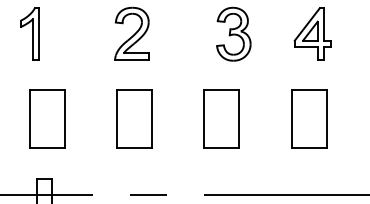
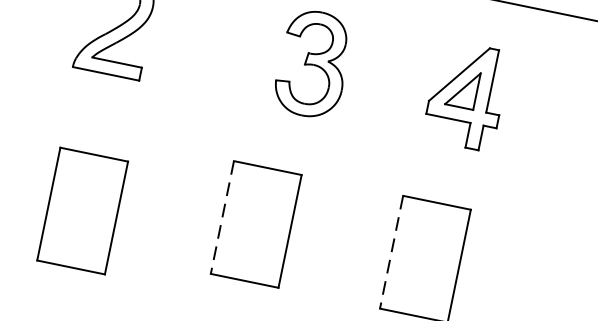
part: (134, 118) -> (82, 209), moved
line: (204, 119) -> (222, 217), solid -> dashed
line: (291, 119) -> (391, 252), solid -> dashed

